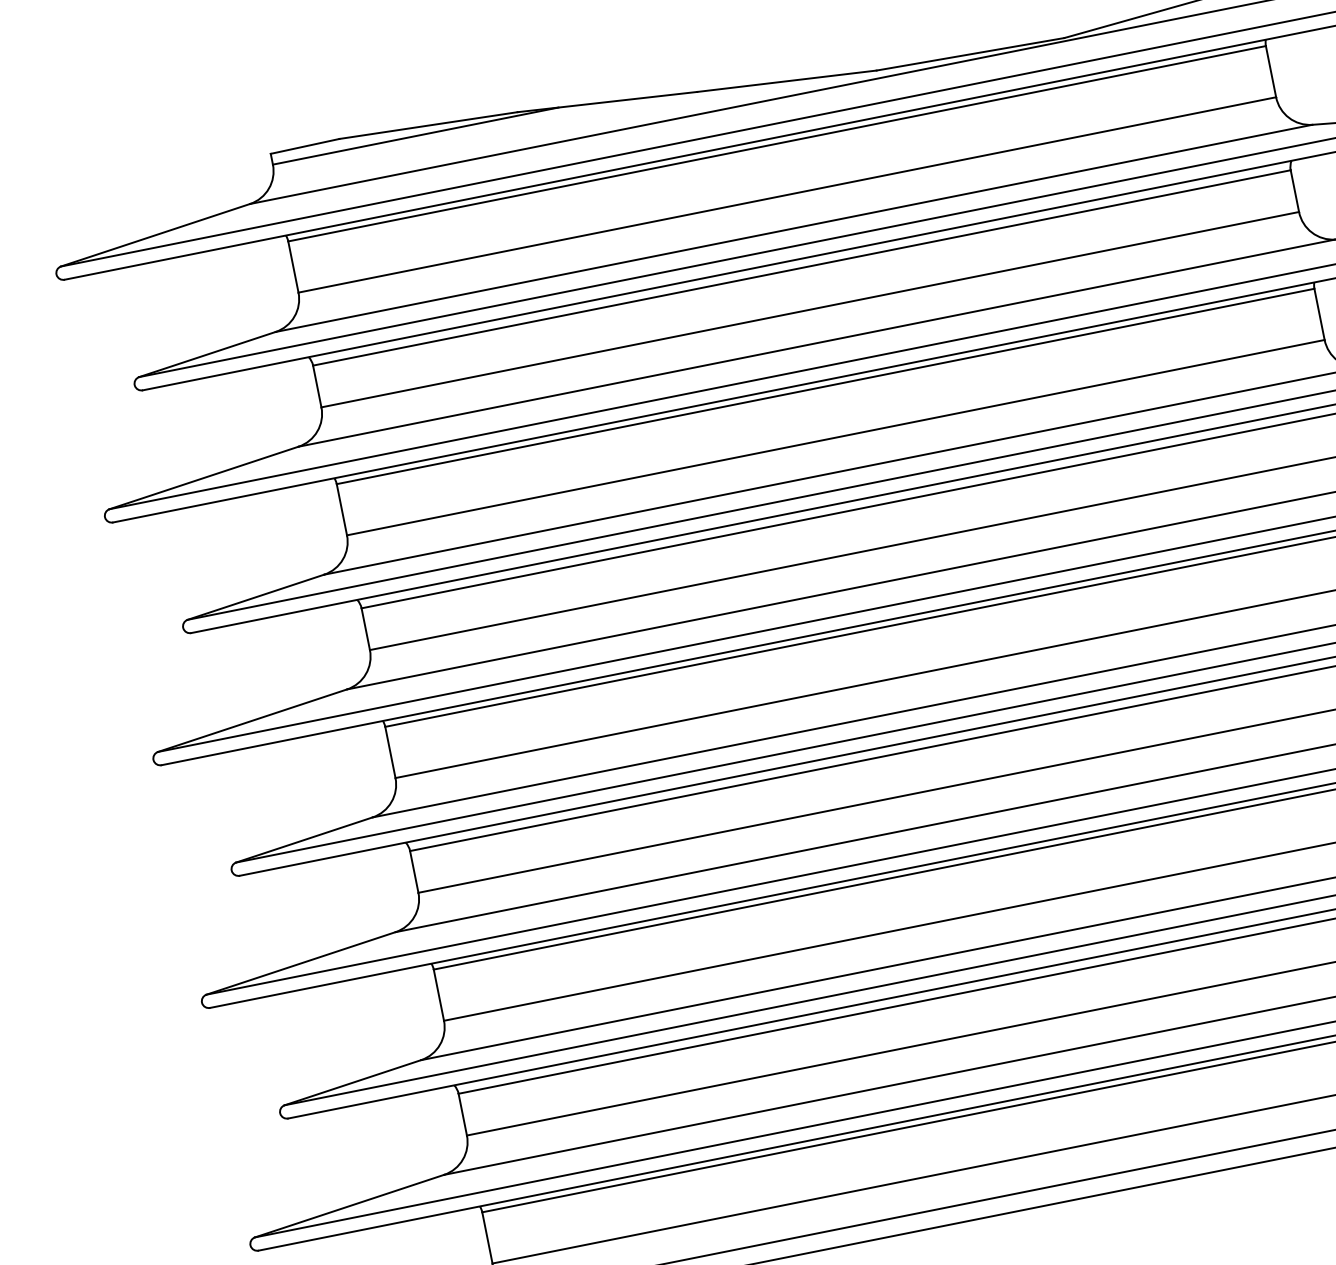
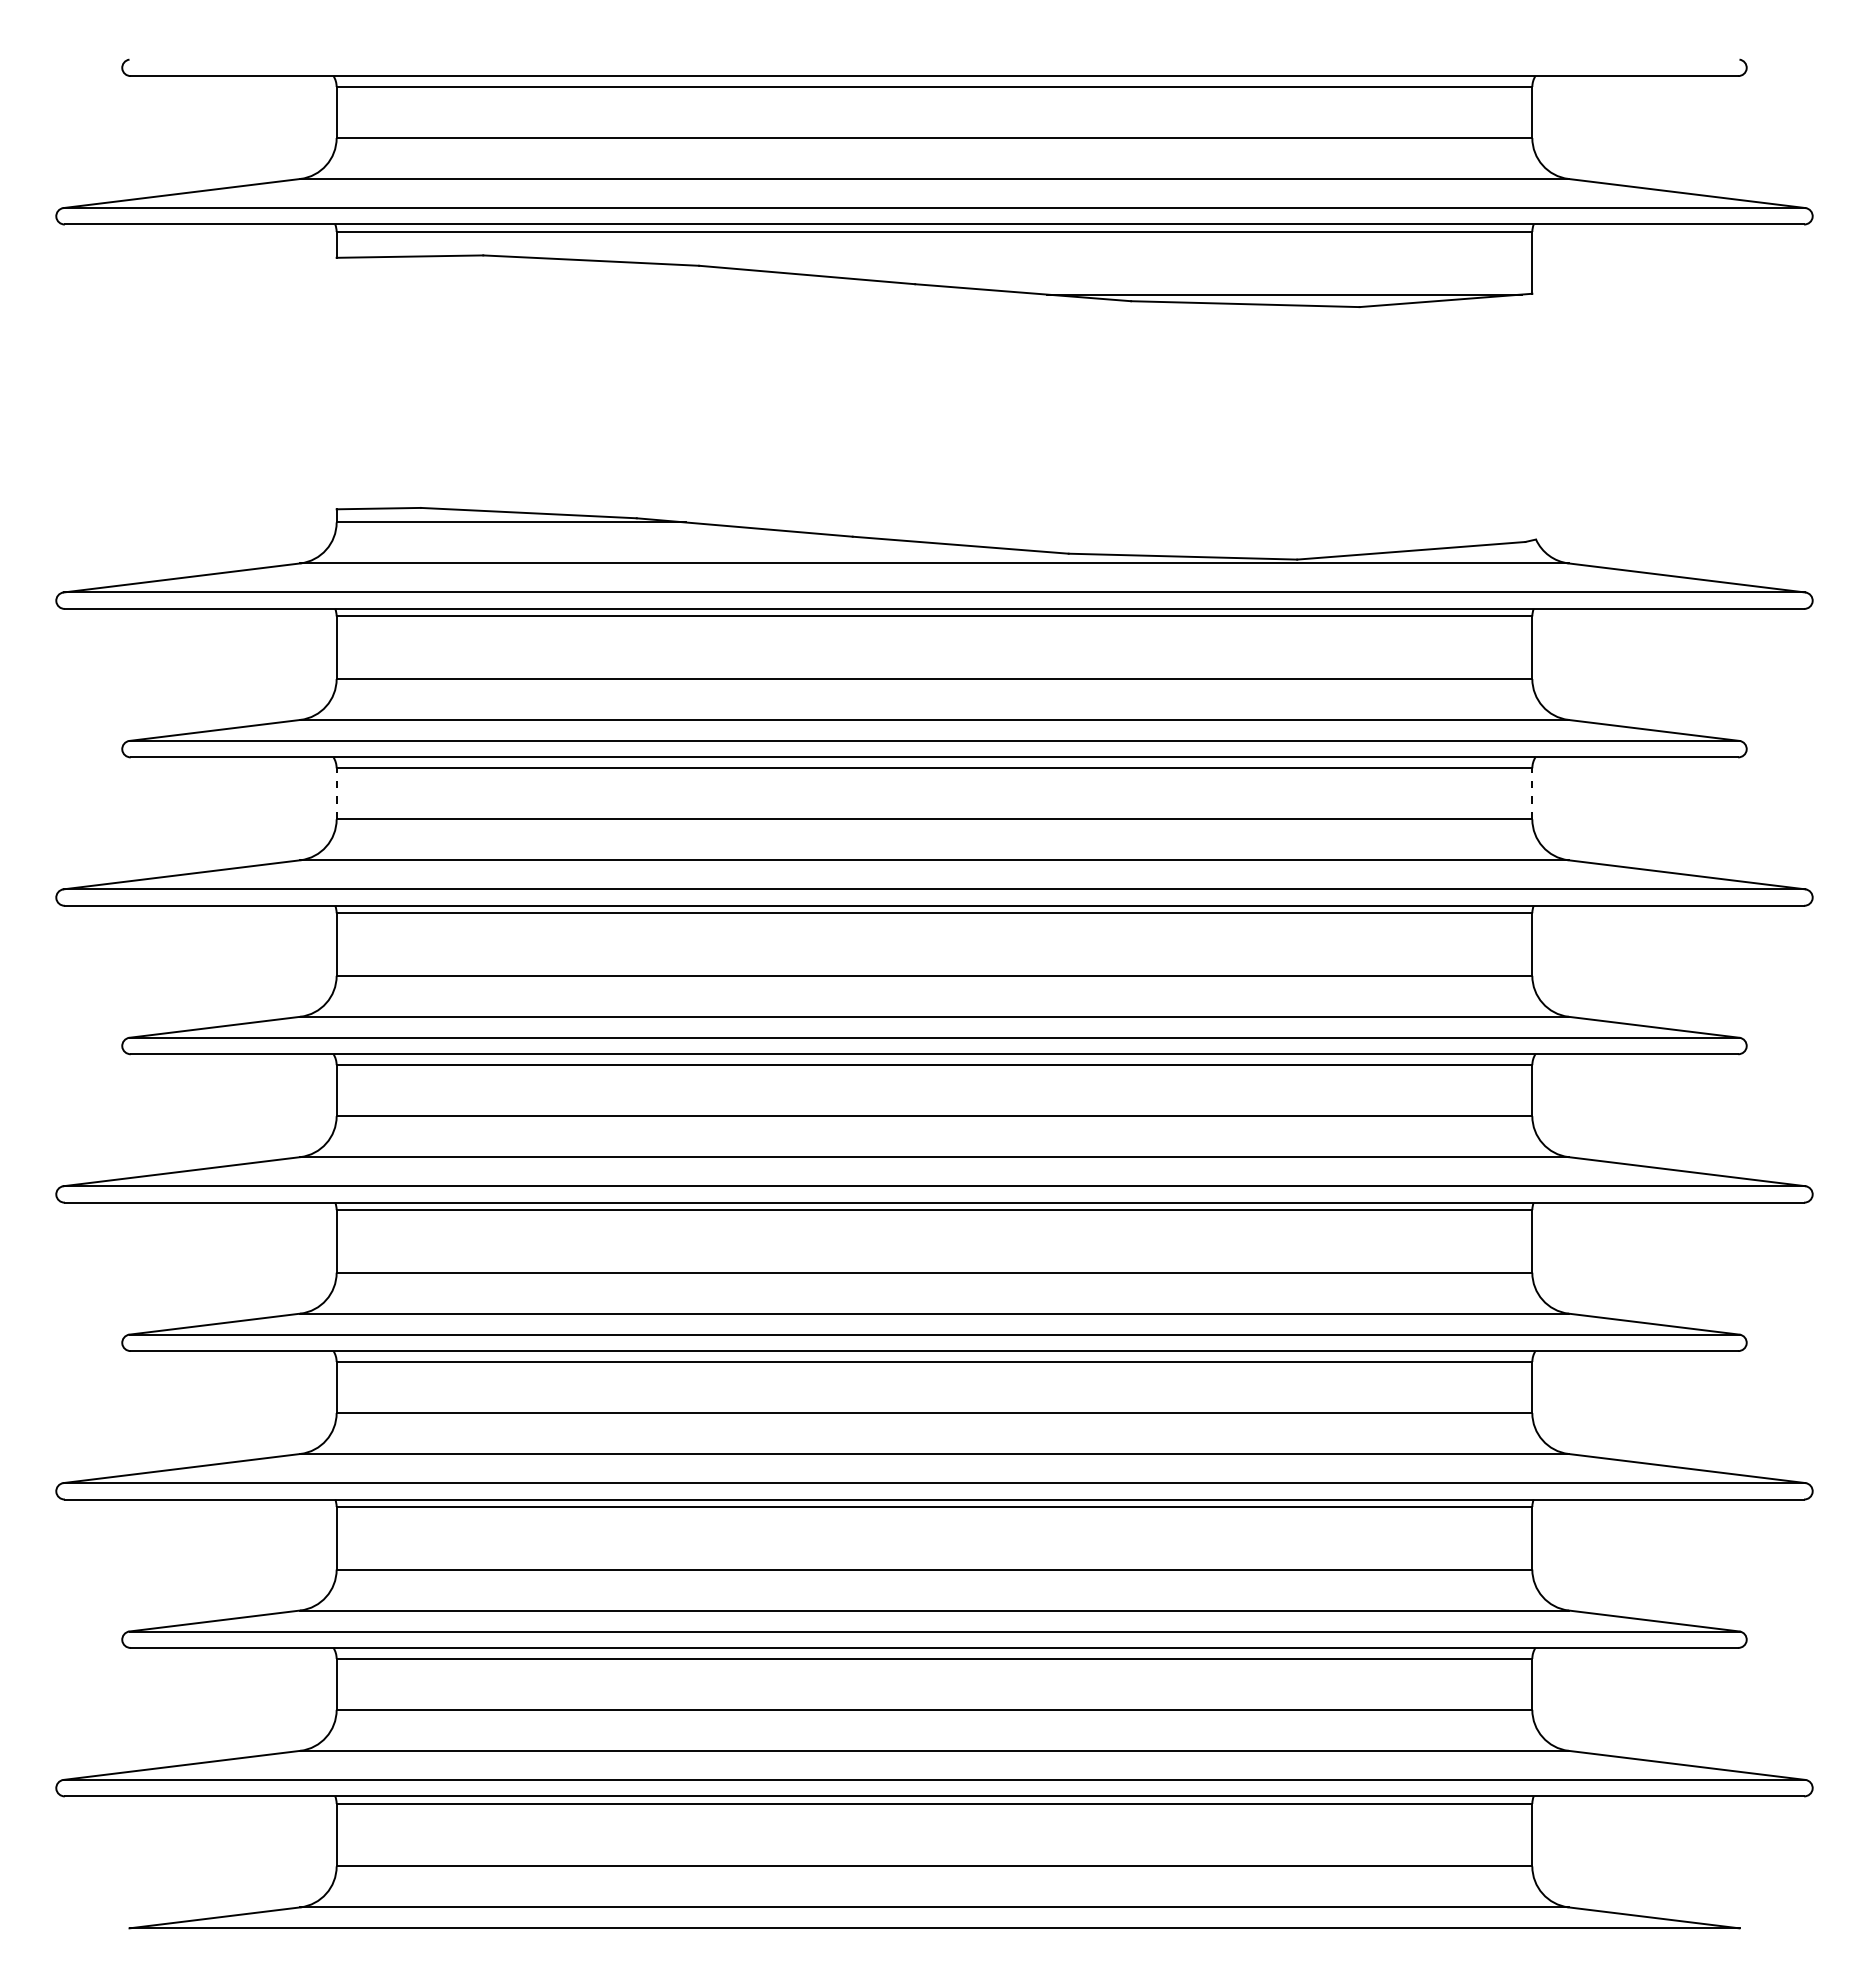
line: (1294, 190) -> (1532, 793), solid -> dashed
line: (317, 386) -> (336, 793), solid -> dashed

